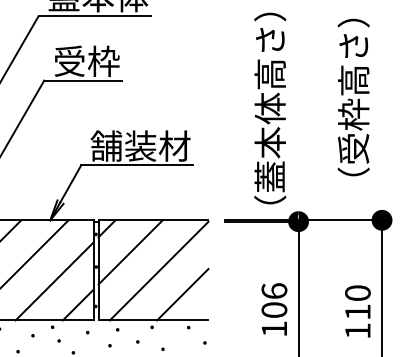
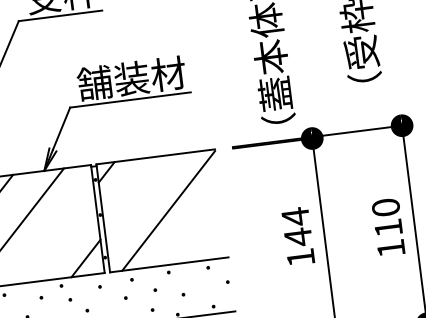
line: (130, 252) -> (135, 194), removed
line: (54, 281) -> (57, 236), removed
line: (182, 294) -> (197, 232), removed
text: (274, 300) -> (297, 226), 106 -> 144

